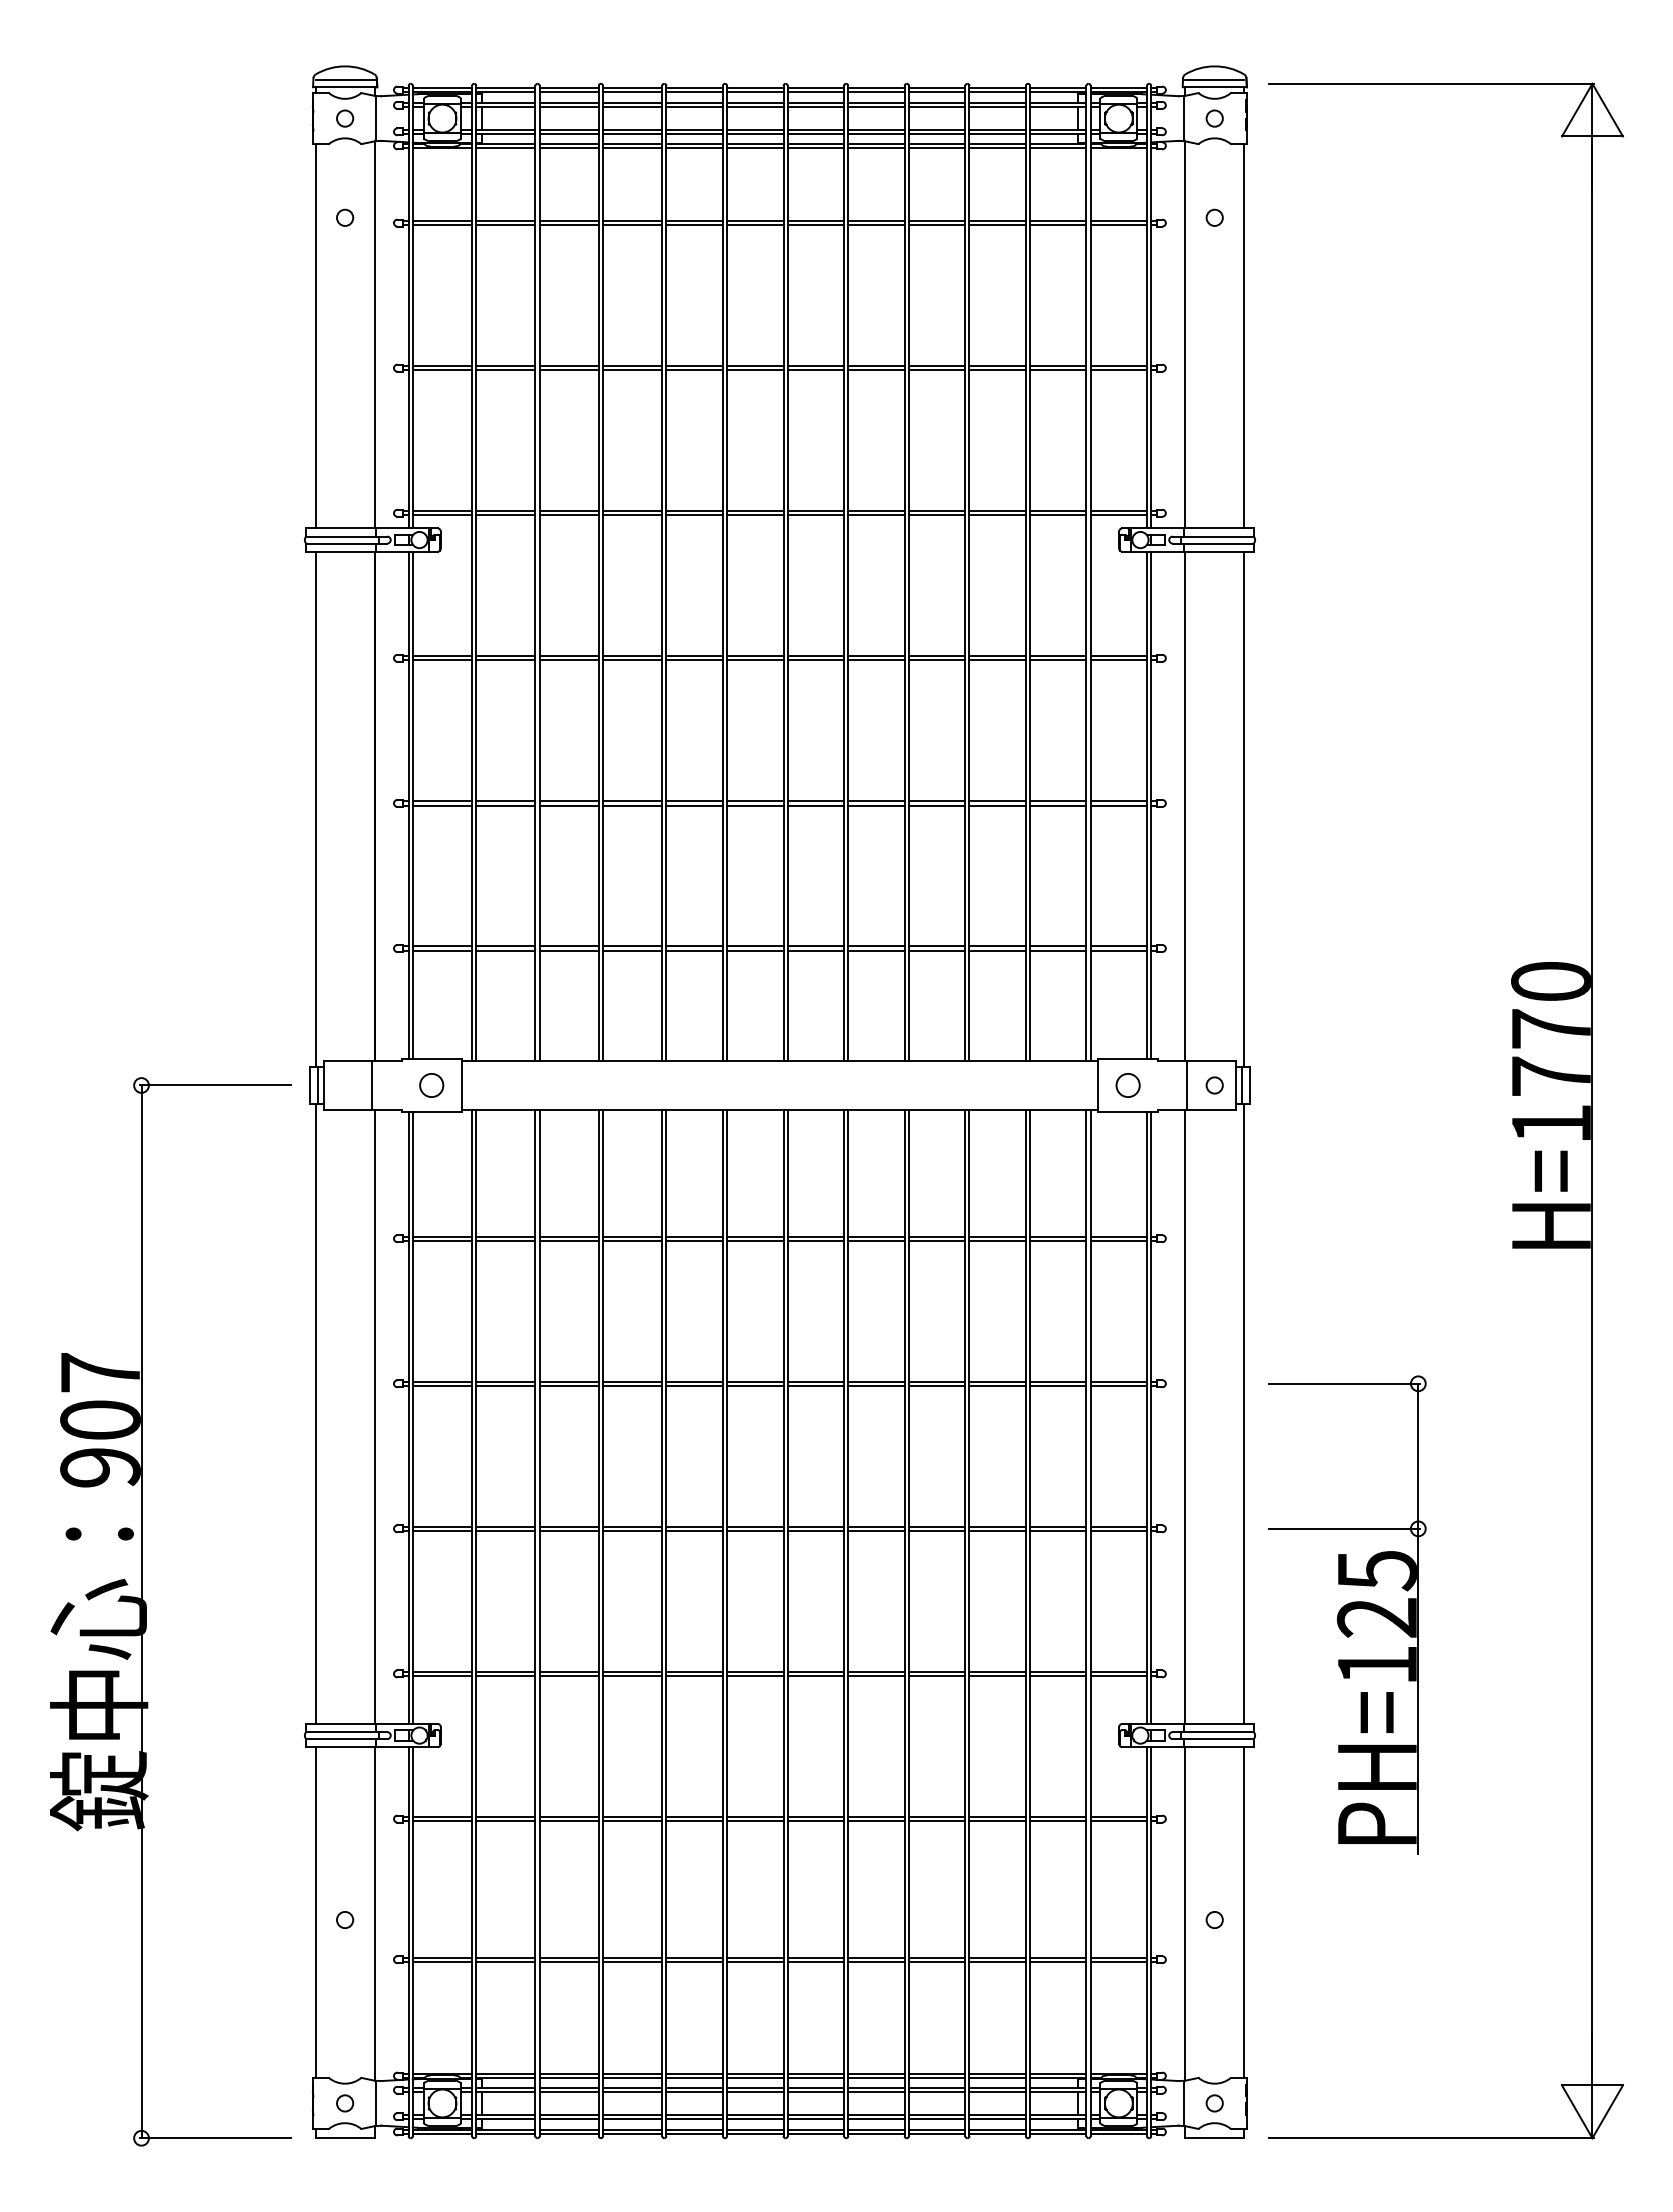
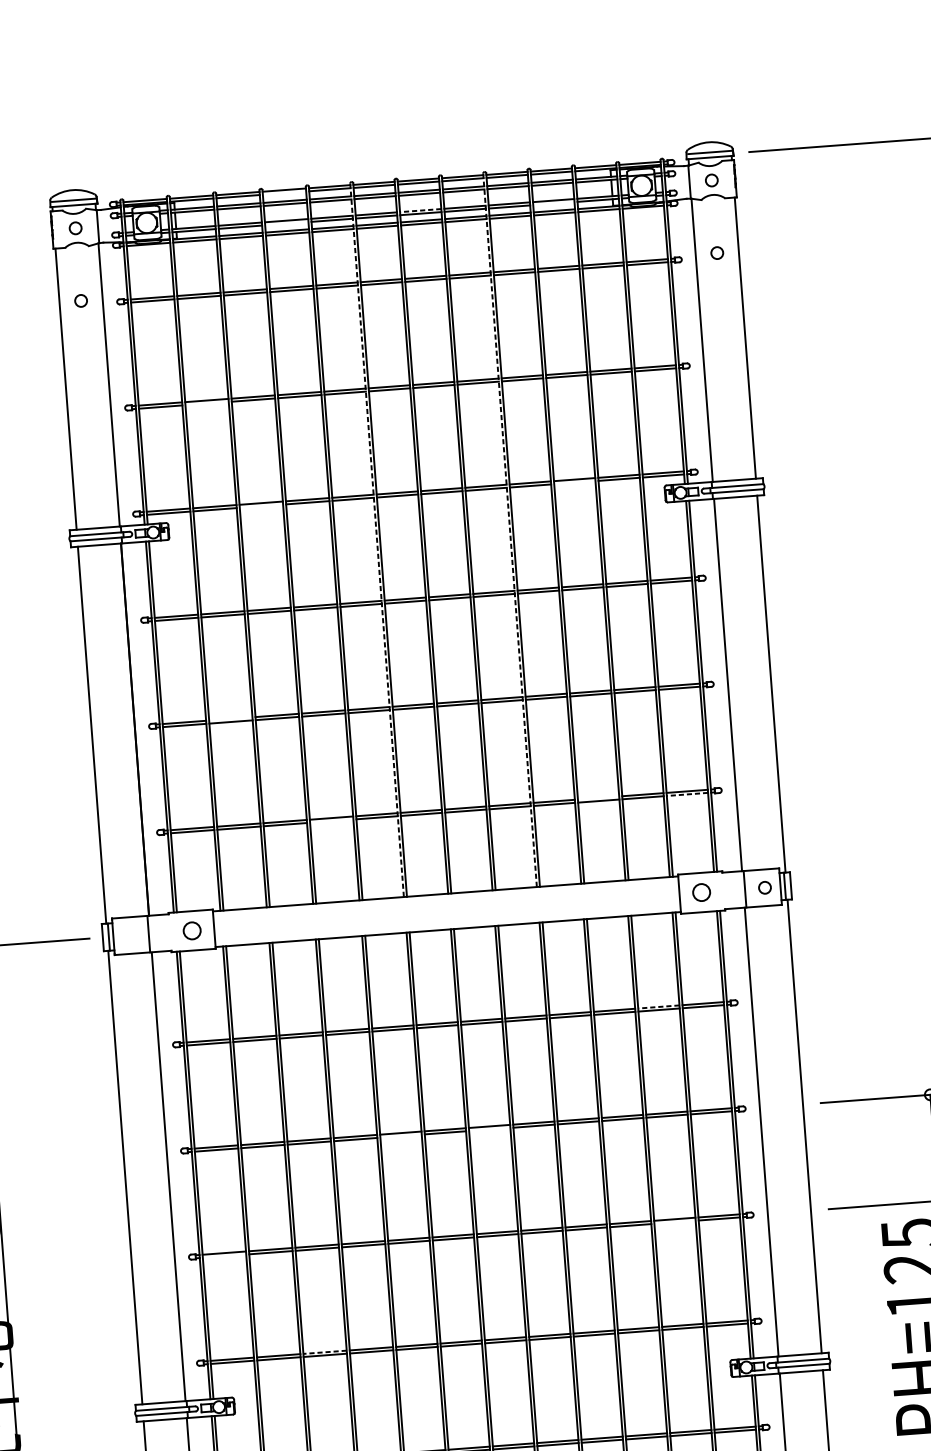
line: (632, 92) -> (284, 193), removed
line: (815, 129) -> (420, 210), solid -> dashed
line: (632, 133) -> (286, 223), removed
line: (997, 133) -> (553, 203), removed
line: (505, 370) -> (206, 403), removed
line: (568, 515) -> (260, 506), removed
line: (997, 515) -> (574, 482), removed
line: (722, 573) -> (376, 540), solid -> dashed
line: (904, 573) -> (509, 530), solid -> dashed
line: (505, 801) -> (230, 719), removed
line: (997, 946) -> (598, 798), removed
line: (632, 950) -> (331, 821), removed
line: (1118, 950) -> (687, 794), solid -> dashed
line: (1057, 1236) -> (658, 1006), solid -> dashed
line: (694, 1385) -> (400, 1135), removed
line: (815, 1385) -> (489, 1129), removed
line: (442, 1530) -> (224, 1255), removed
line: (1058, 1530) -> (675, 1221), removed
line: (569, 1671) -> (325, 1351), solid -> dashed

